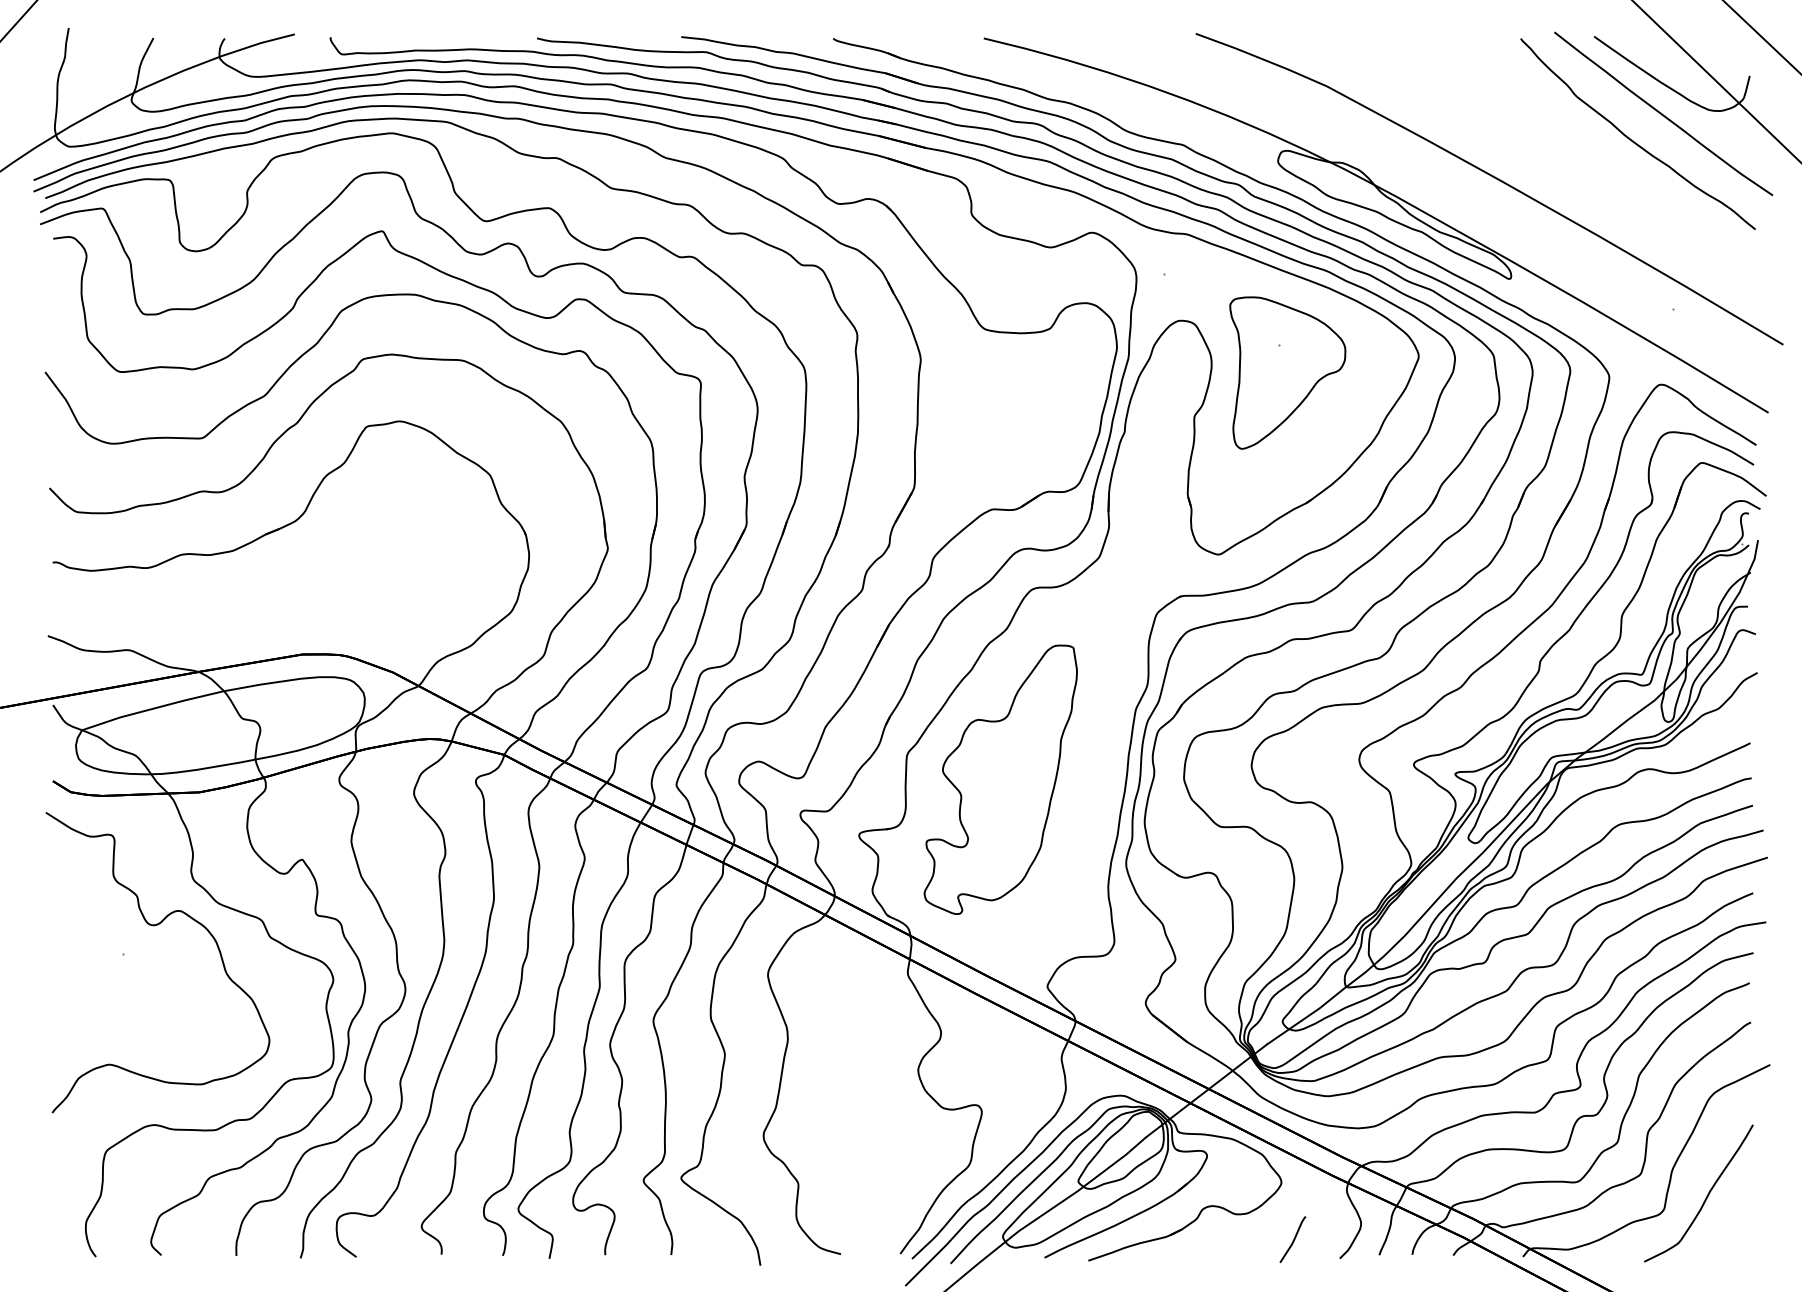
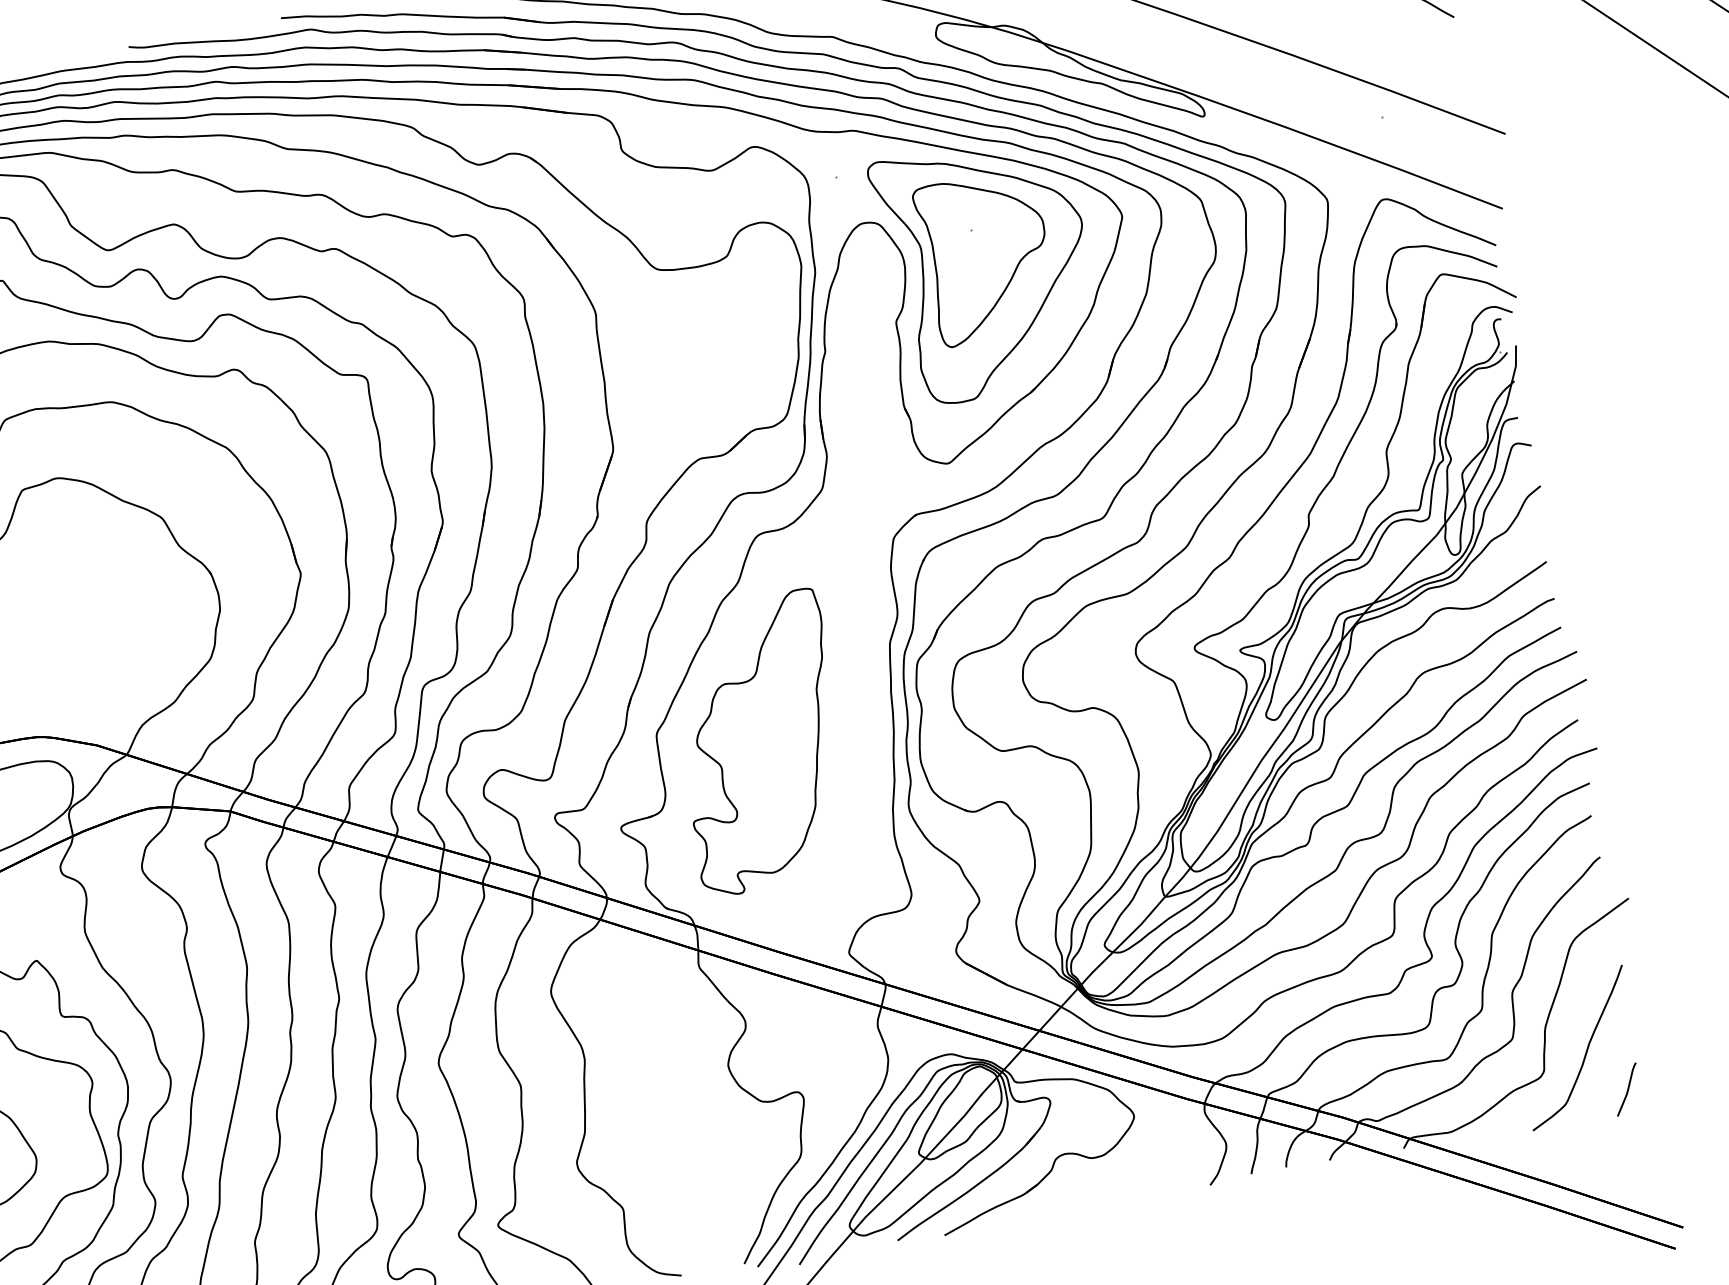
part: (1286, 383) -> (987, 269), added
curve: (1293, 1239) -> (1627, 1089), moved

